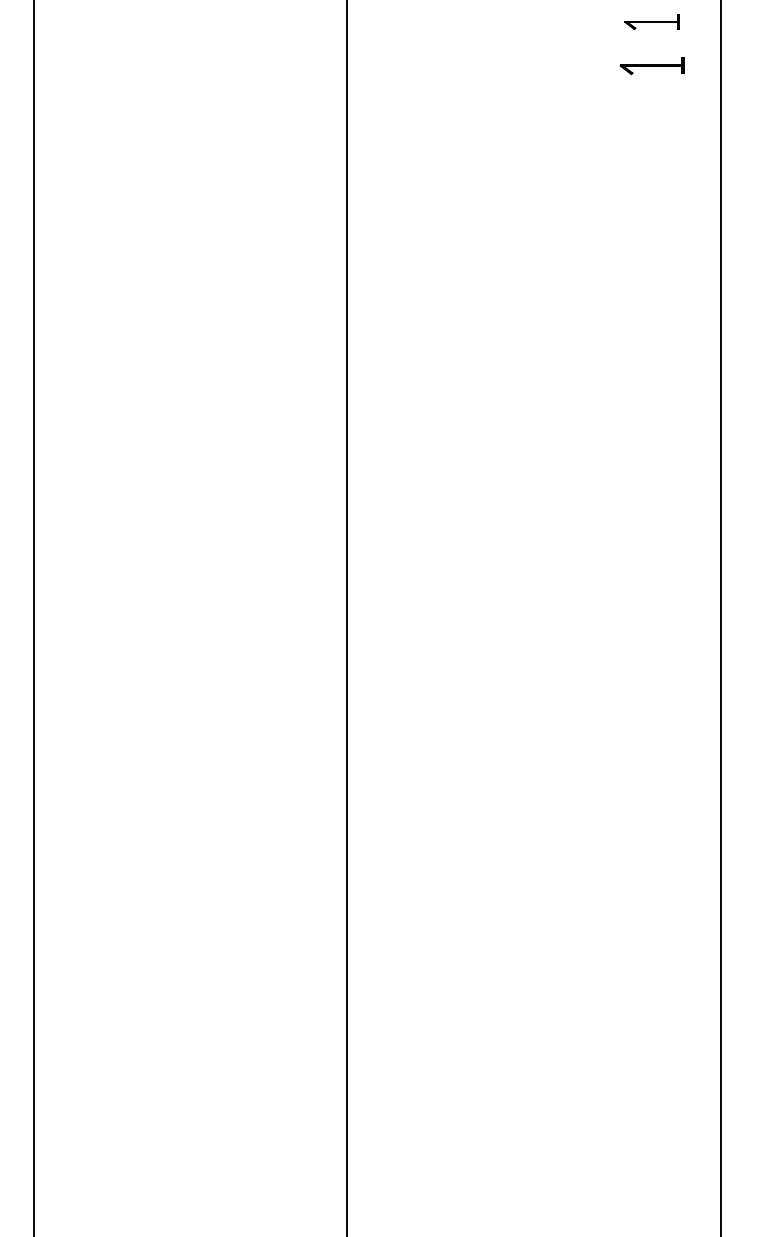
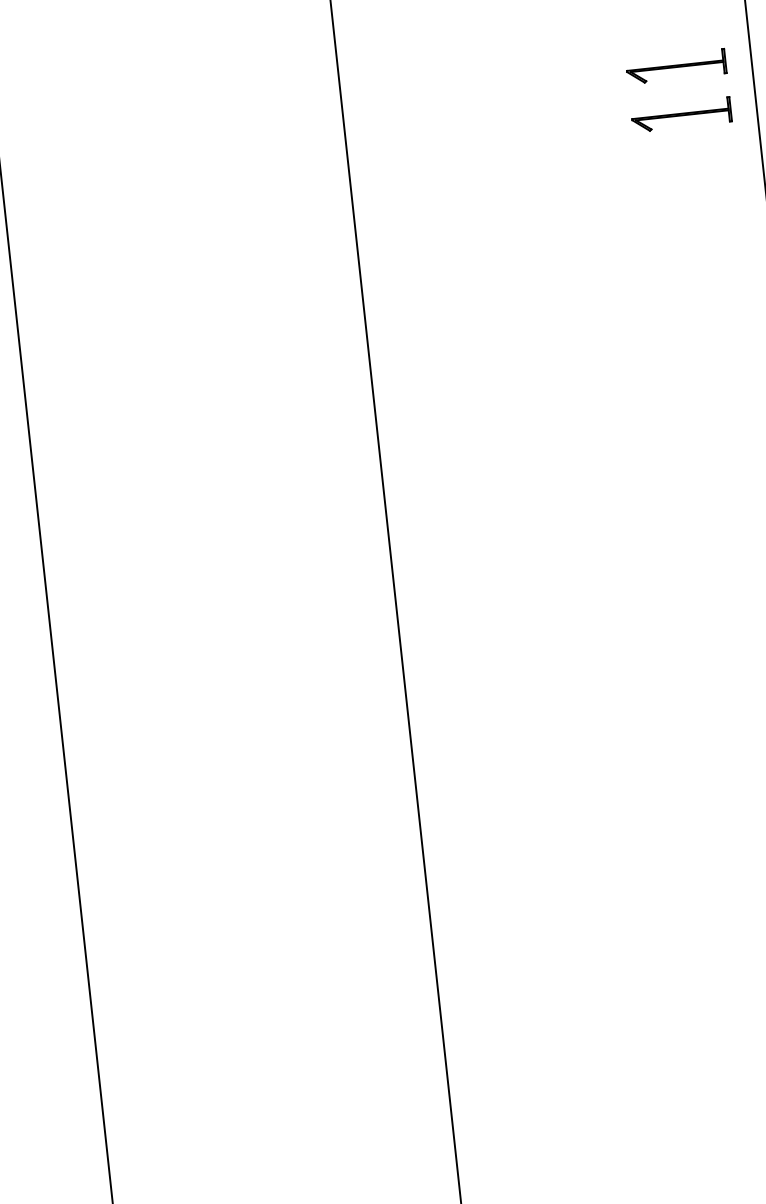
part: (651, 22) -> (675, 67), size x1.67
part: (651, 66) -> (680, 115), size x1.43

